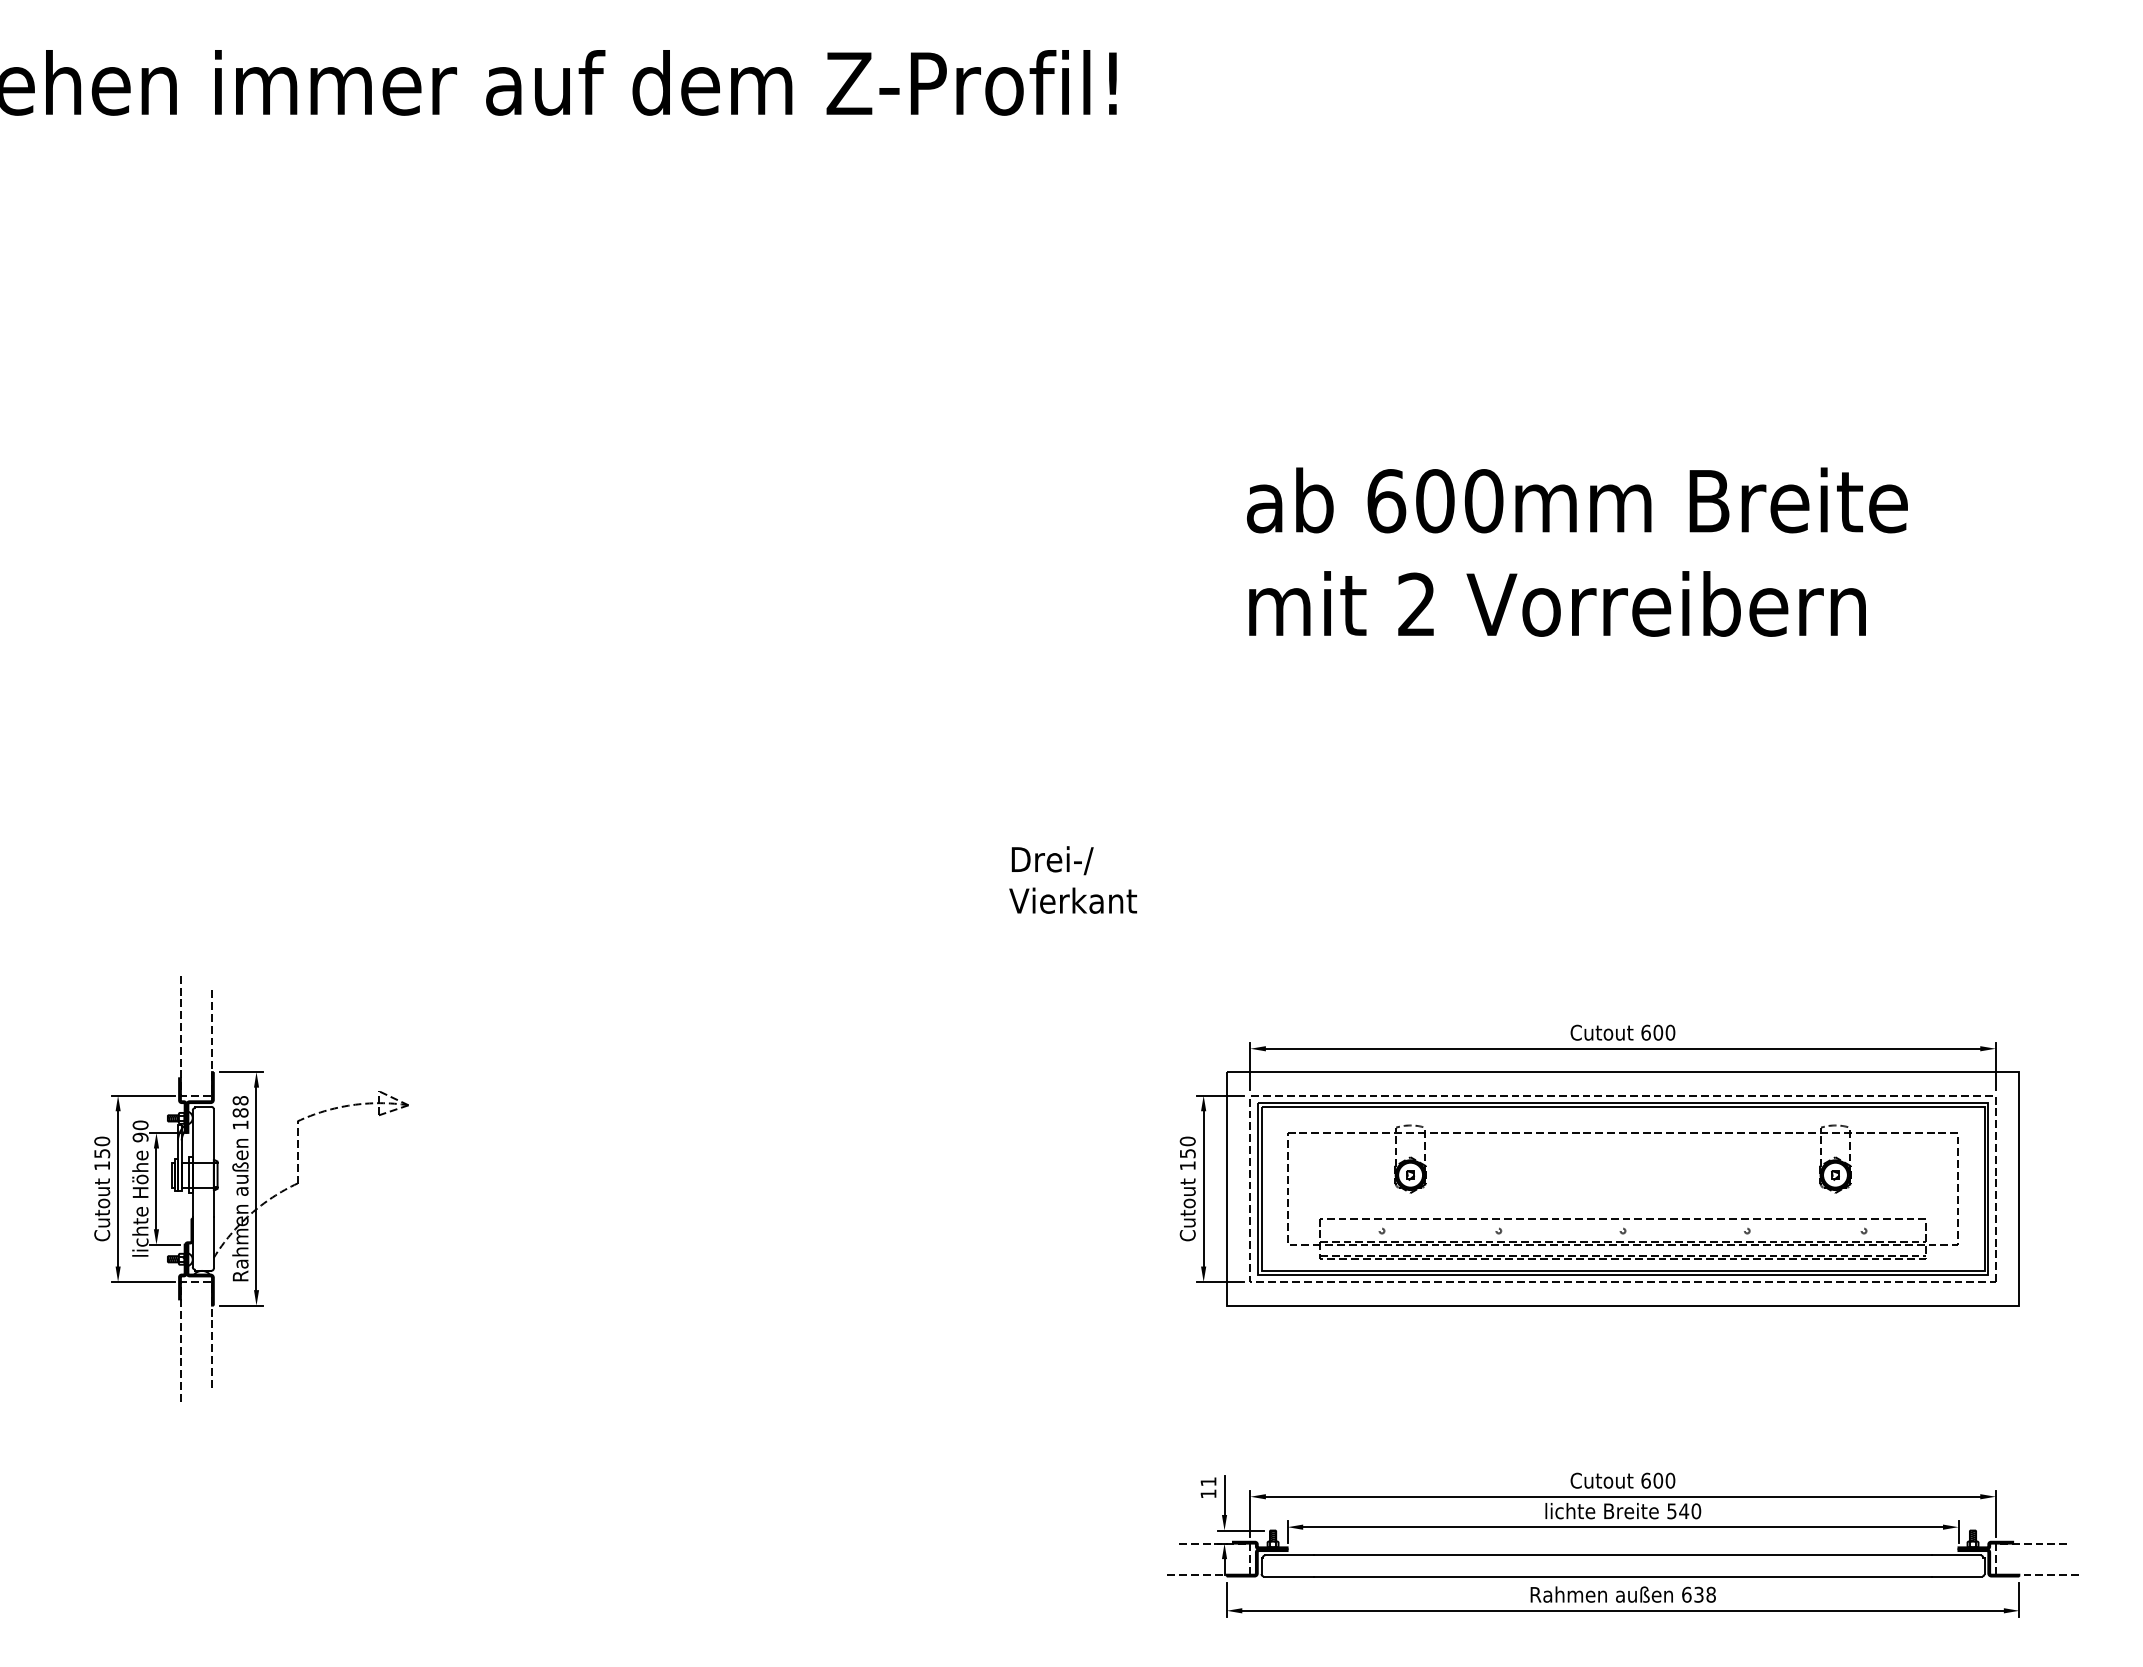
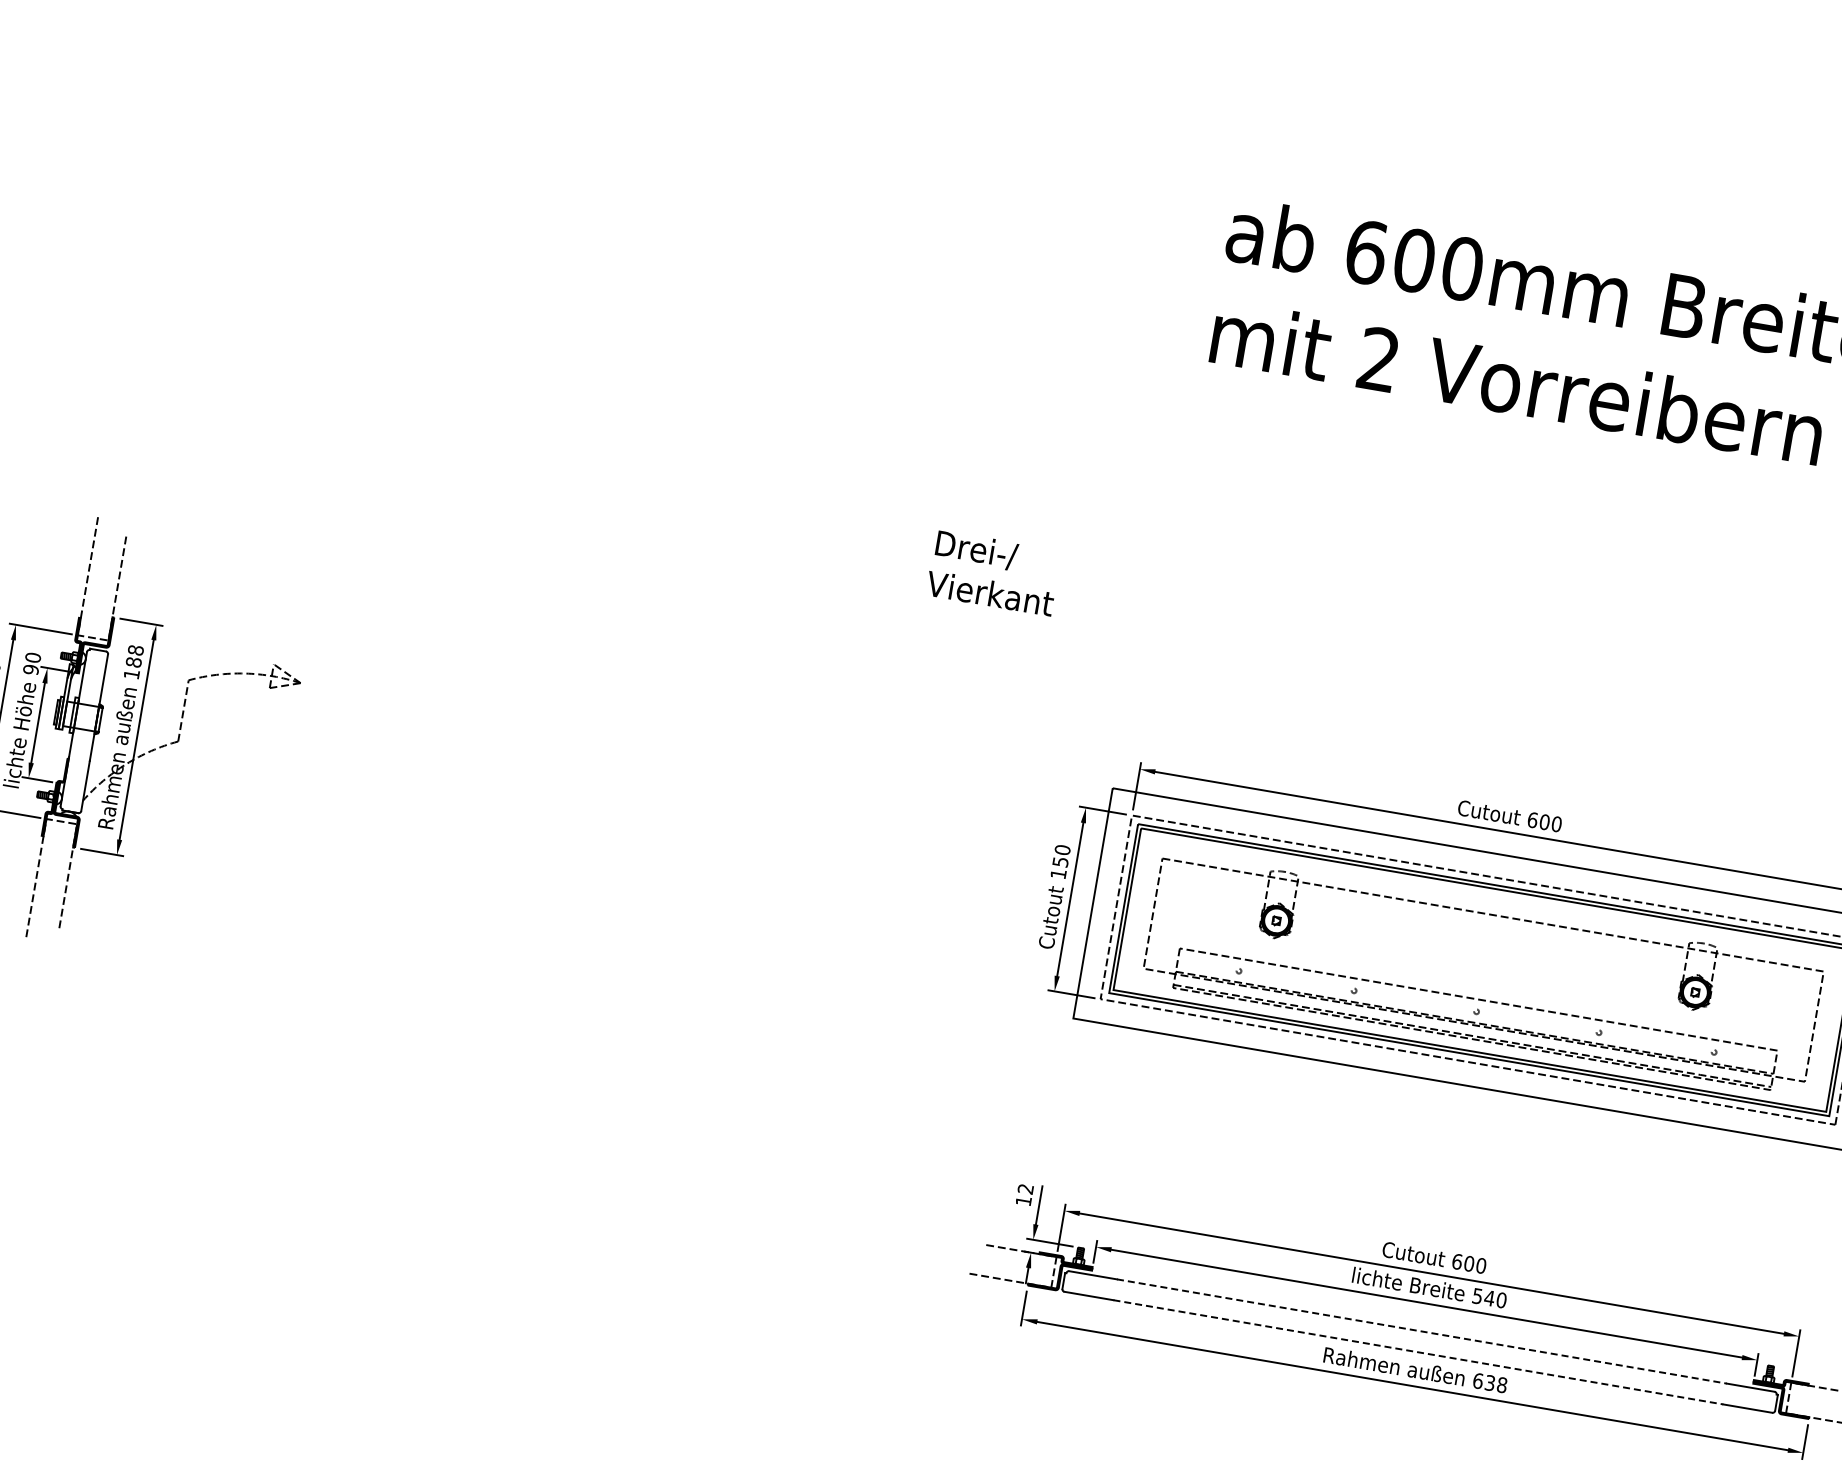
text: (1208, 1481) -> (1025, 1188), 11 -> 12
line: (1623, 1555) -> (1422, 1331), solid -> dashed
line: (1623, 1576) -> (1418, 1352), solid -> dashed

